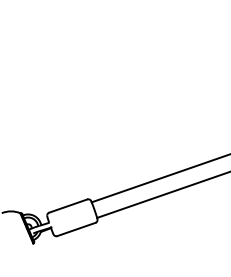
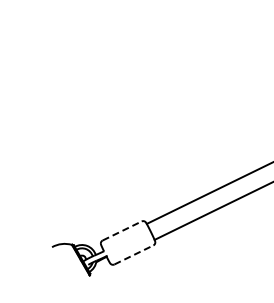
line: (68, 205) -> (122, 230), solid -> dashed
line: (76, 229) -> (133, 254), solid -> dashed

